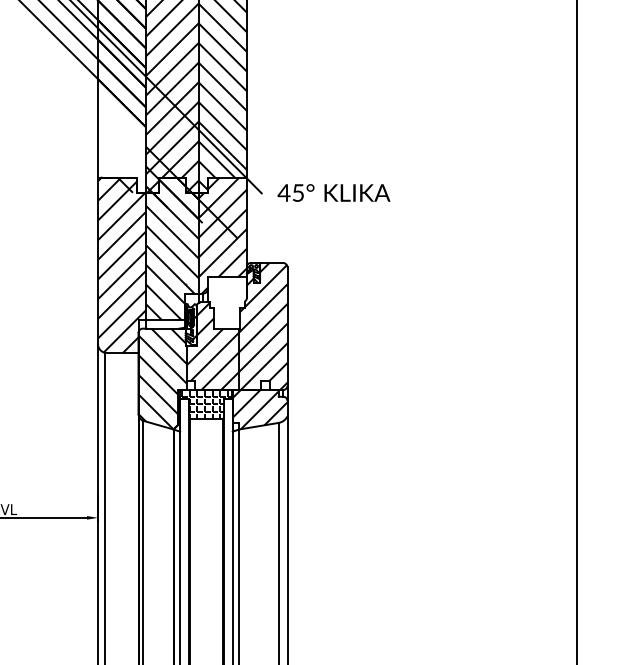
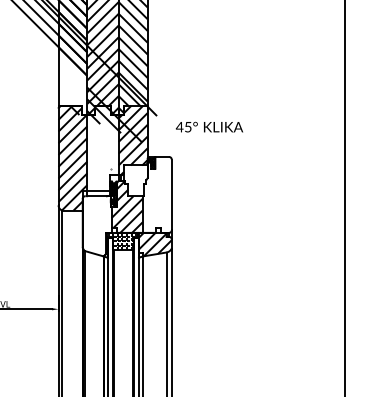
text: (333, 191) -> (209, 126), moved
hatch: (171, 247) -> (102, 147), removed
hatch: (261, 325) -> (156, 194), removed
hatch: (161, 379) -> (96, 226), removed

